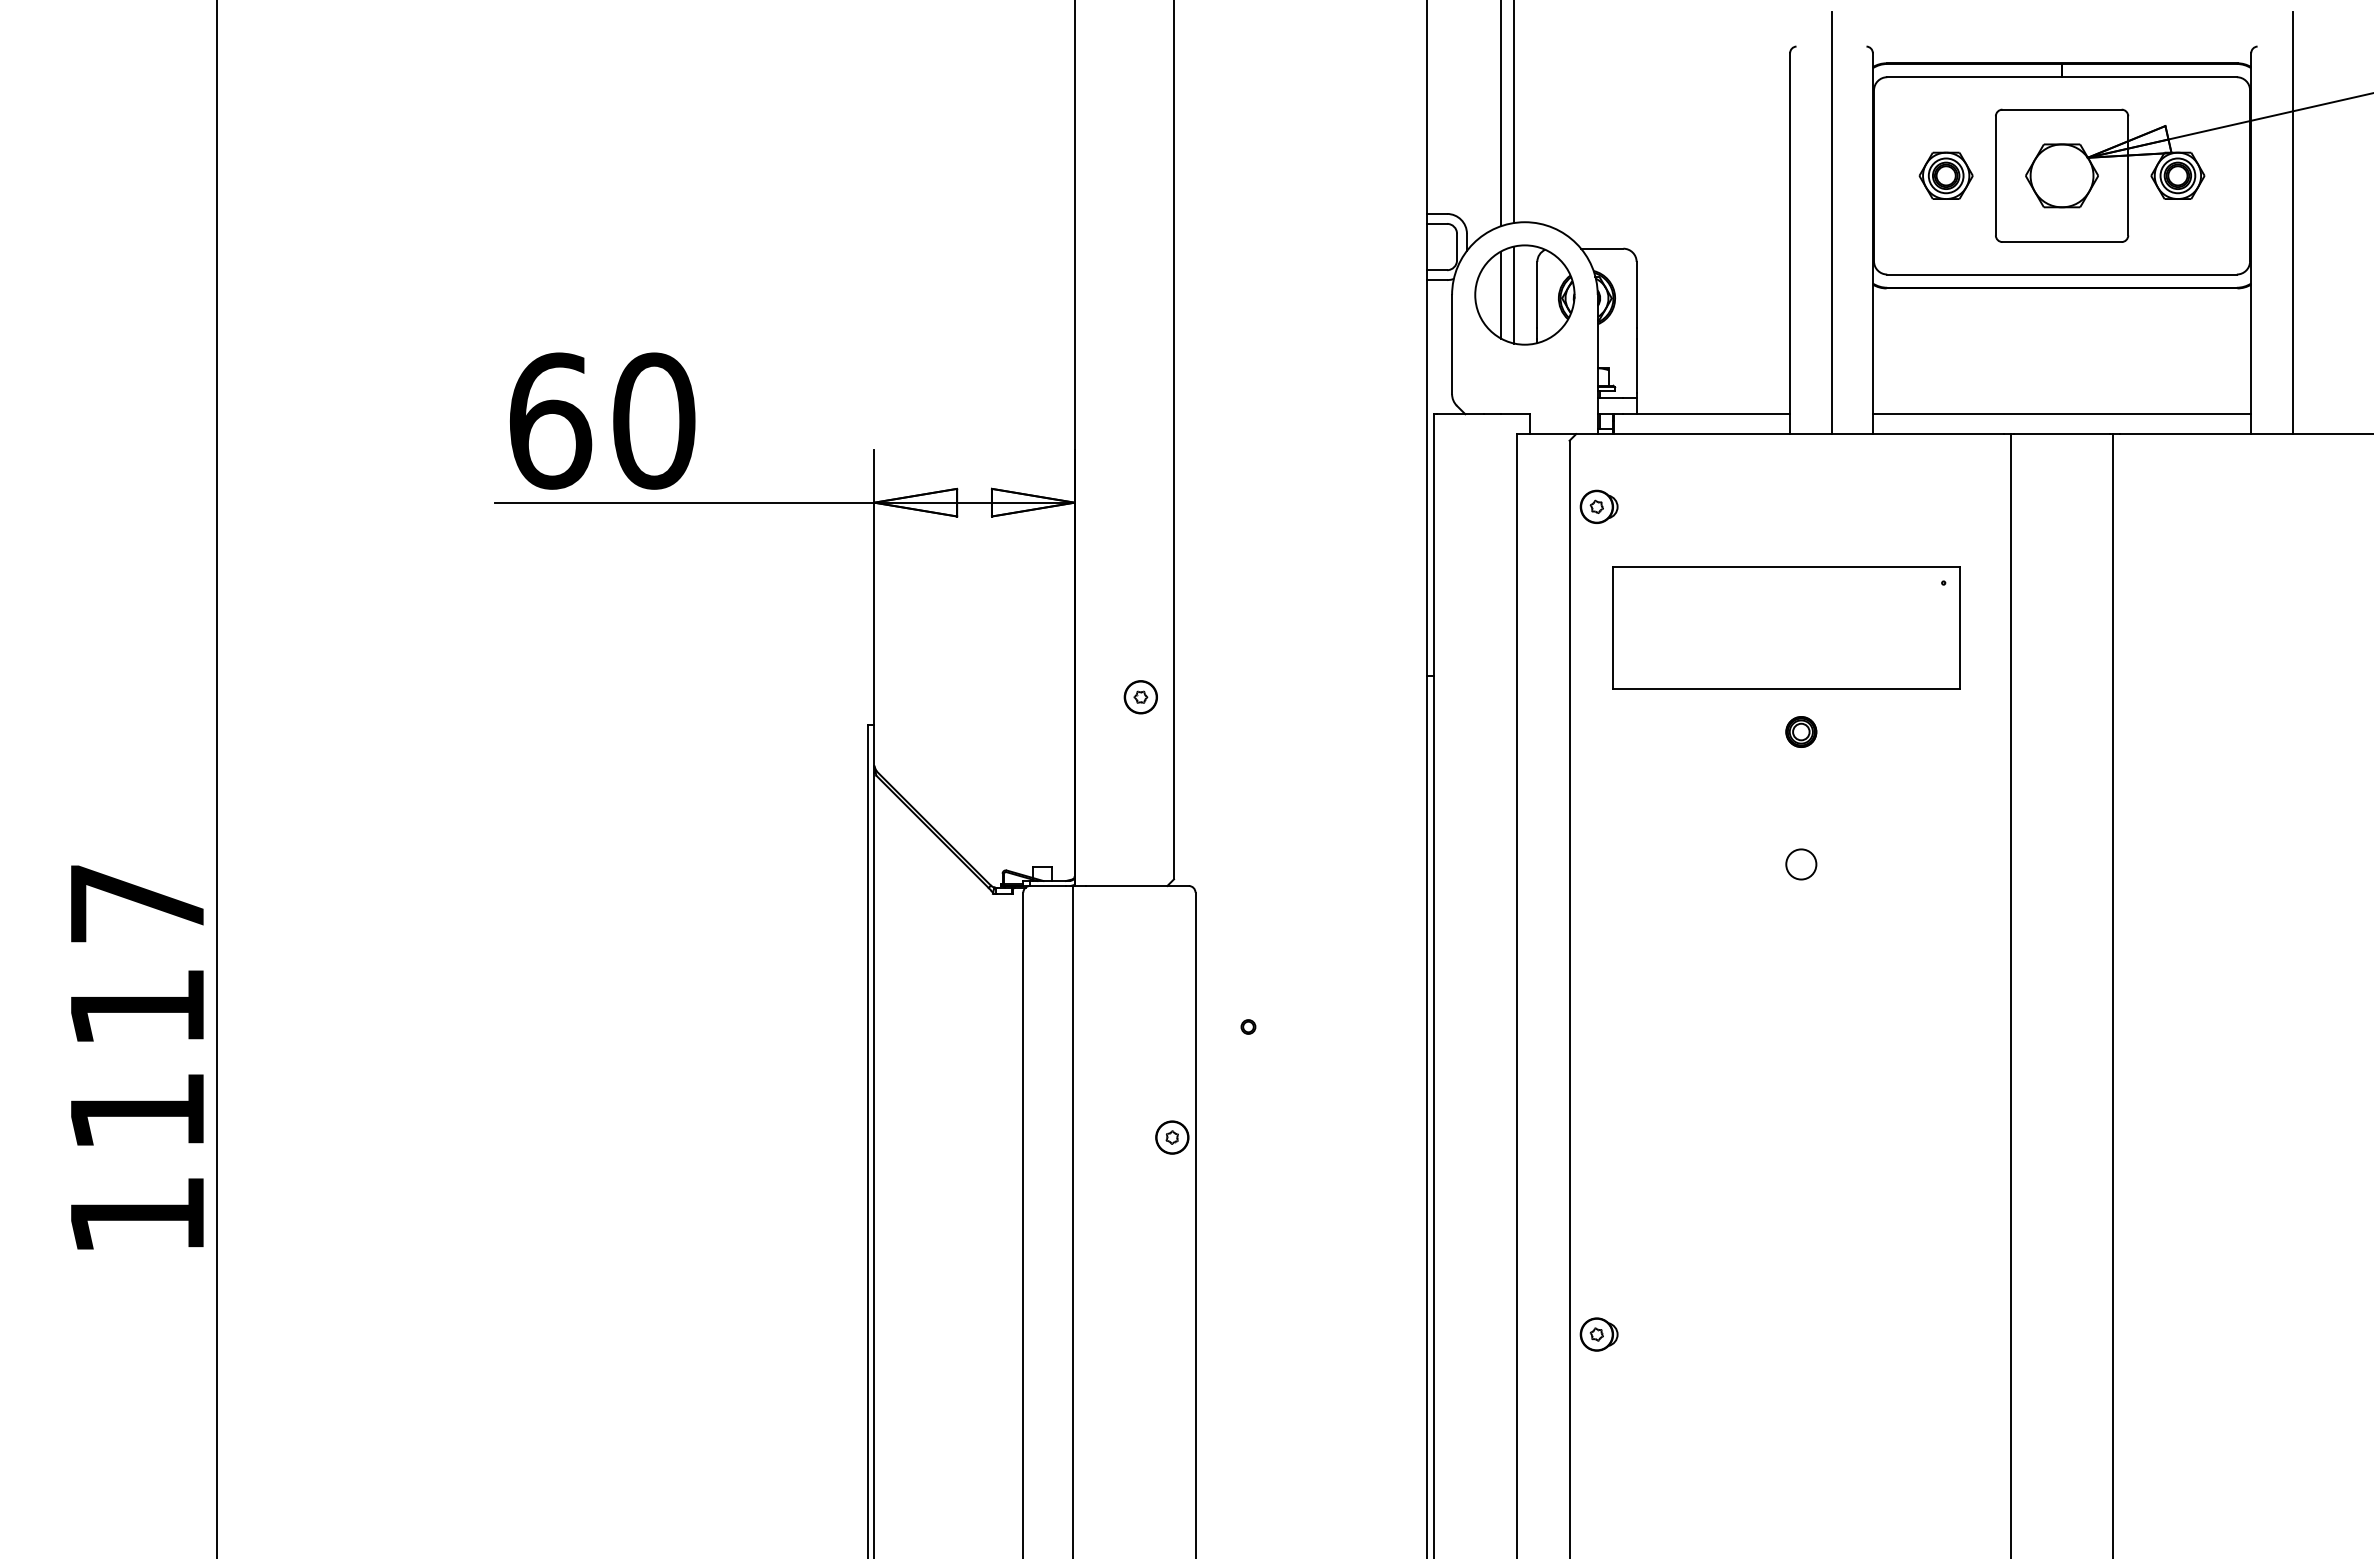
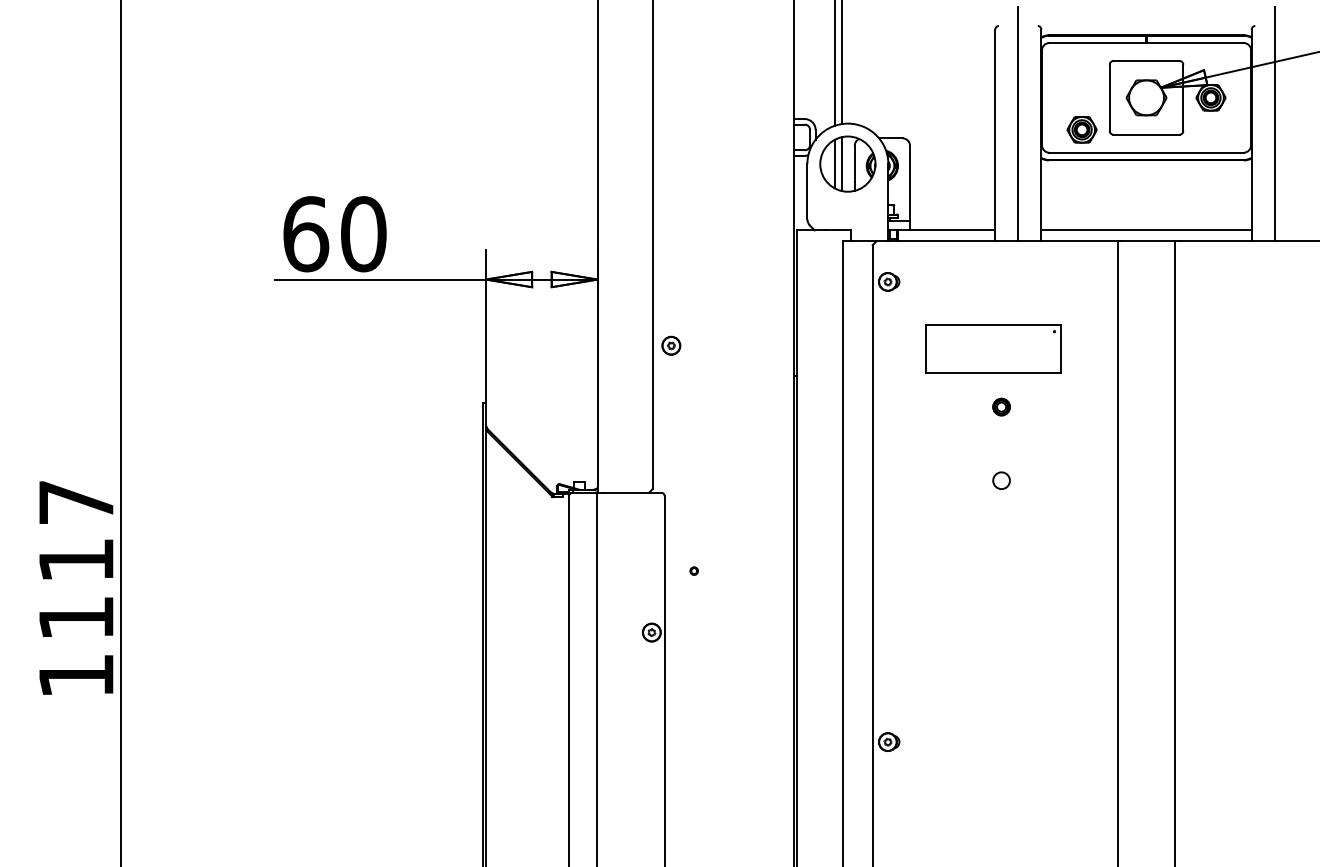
part: (1945, 175) -> (1081, 129), moved
part: (1786, 626) -> (993, 348), size x0.7
part: (1141, 696) -> (671, 345), moved

